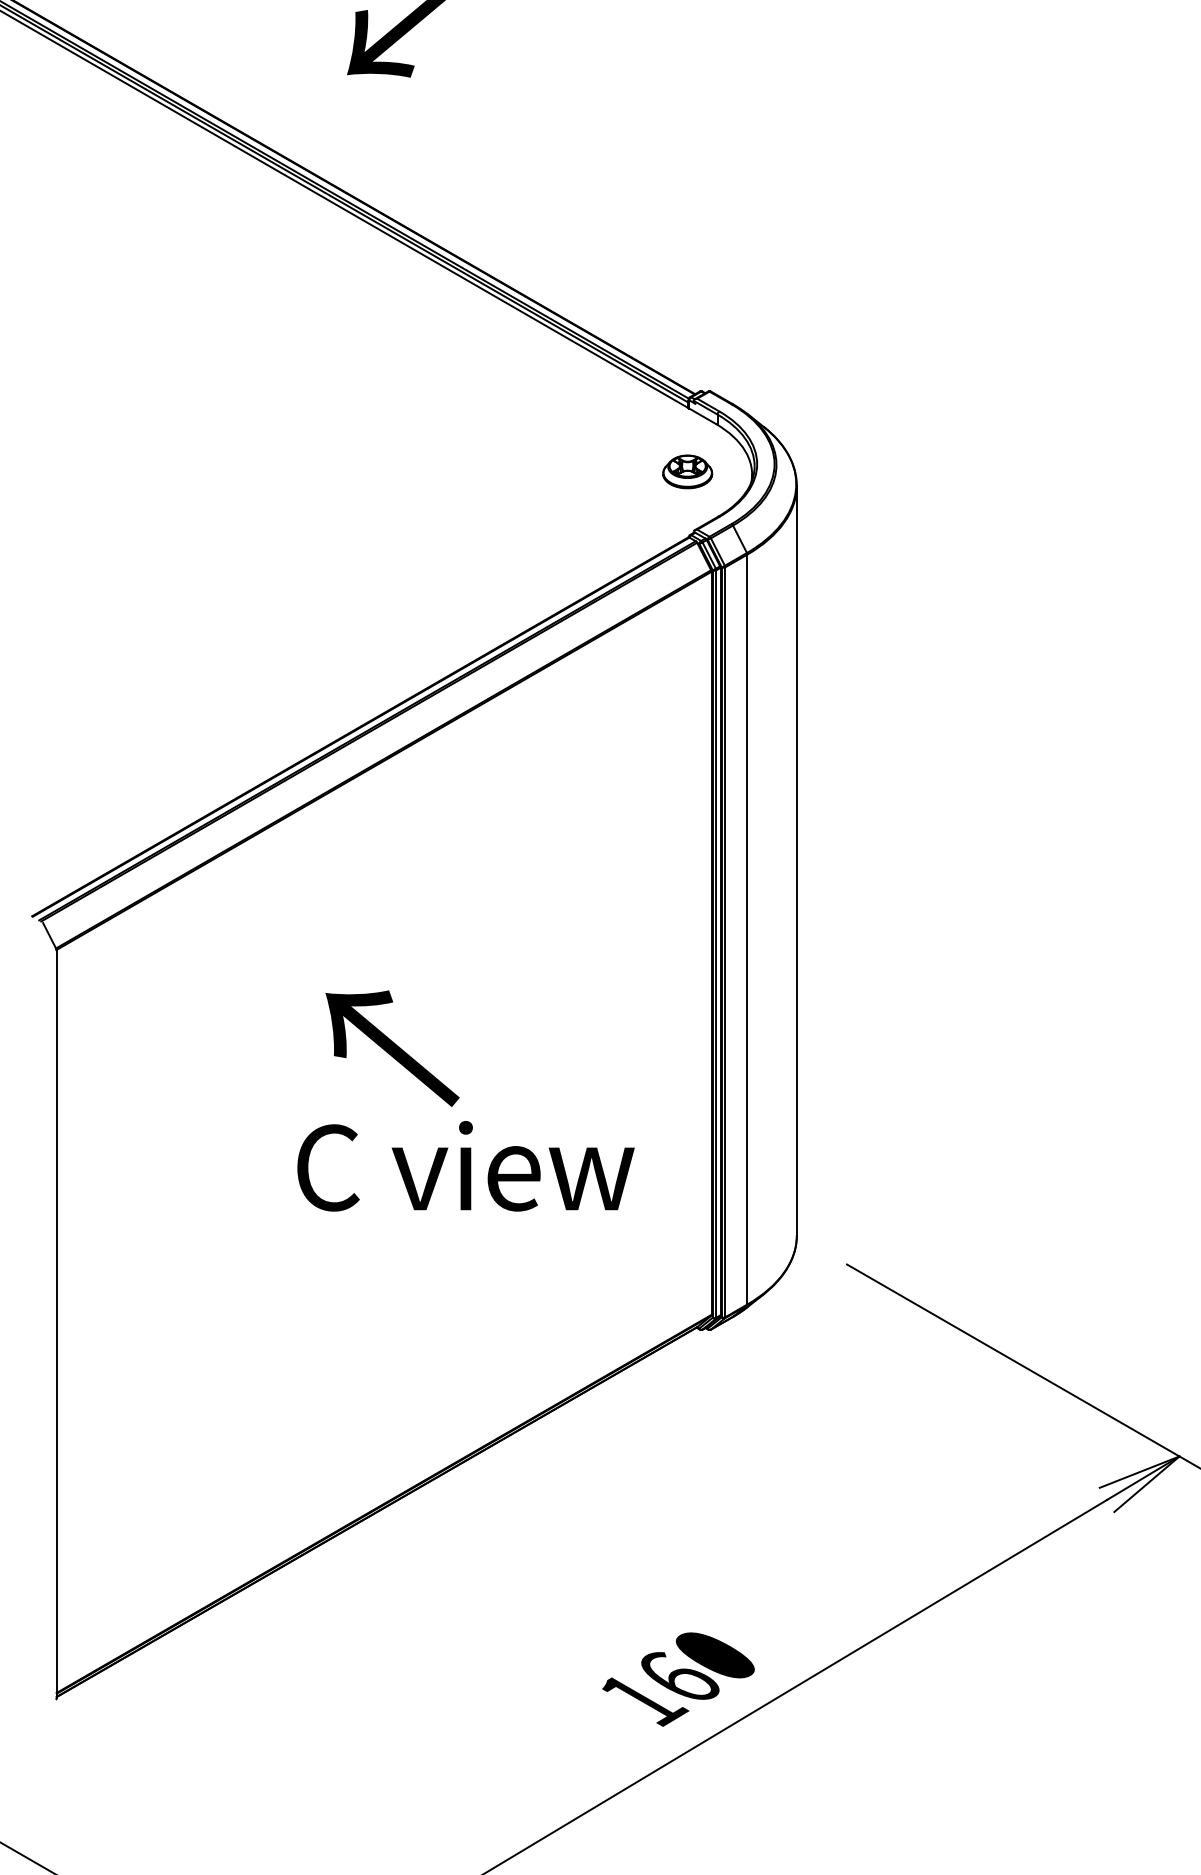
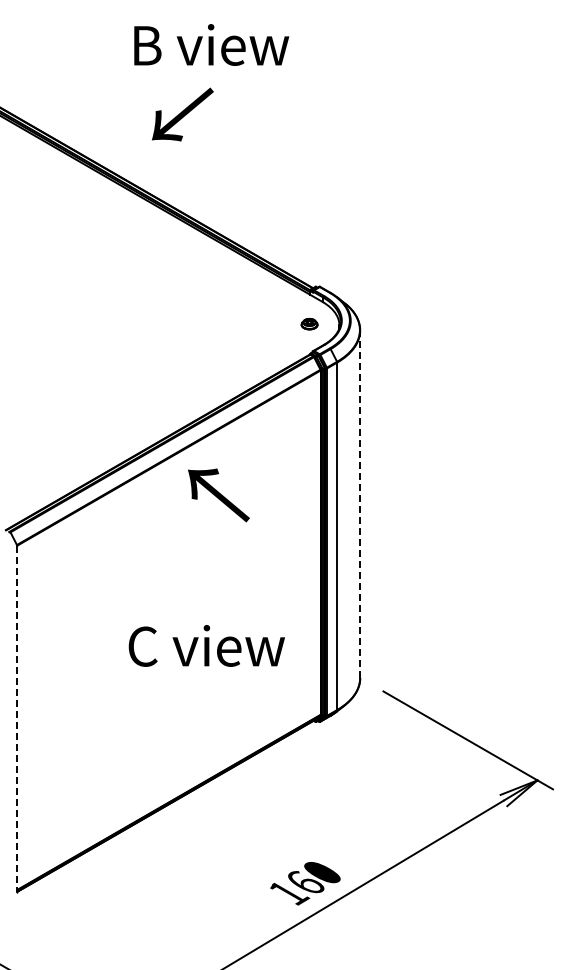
part: (687, 470) -> (309, 323), size x0.7
line: (797, 860) -> (360, 504), solid -> dashed
text: (391, 1048) -> (218, 495), moved
line: (57, 1325) -> (17, 719), solid -> dashed

